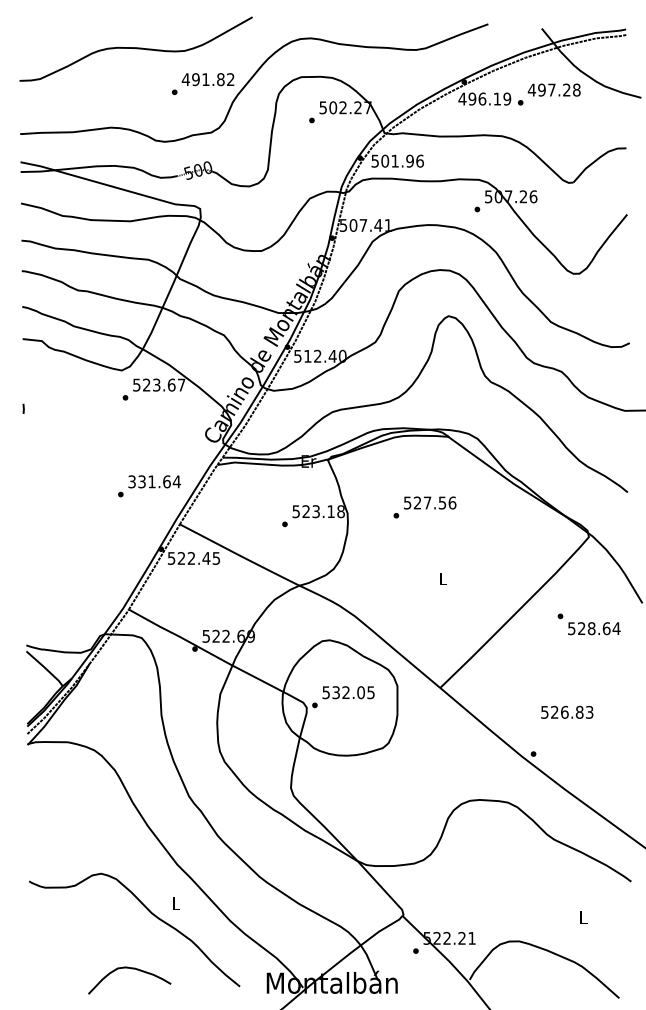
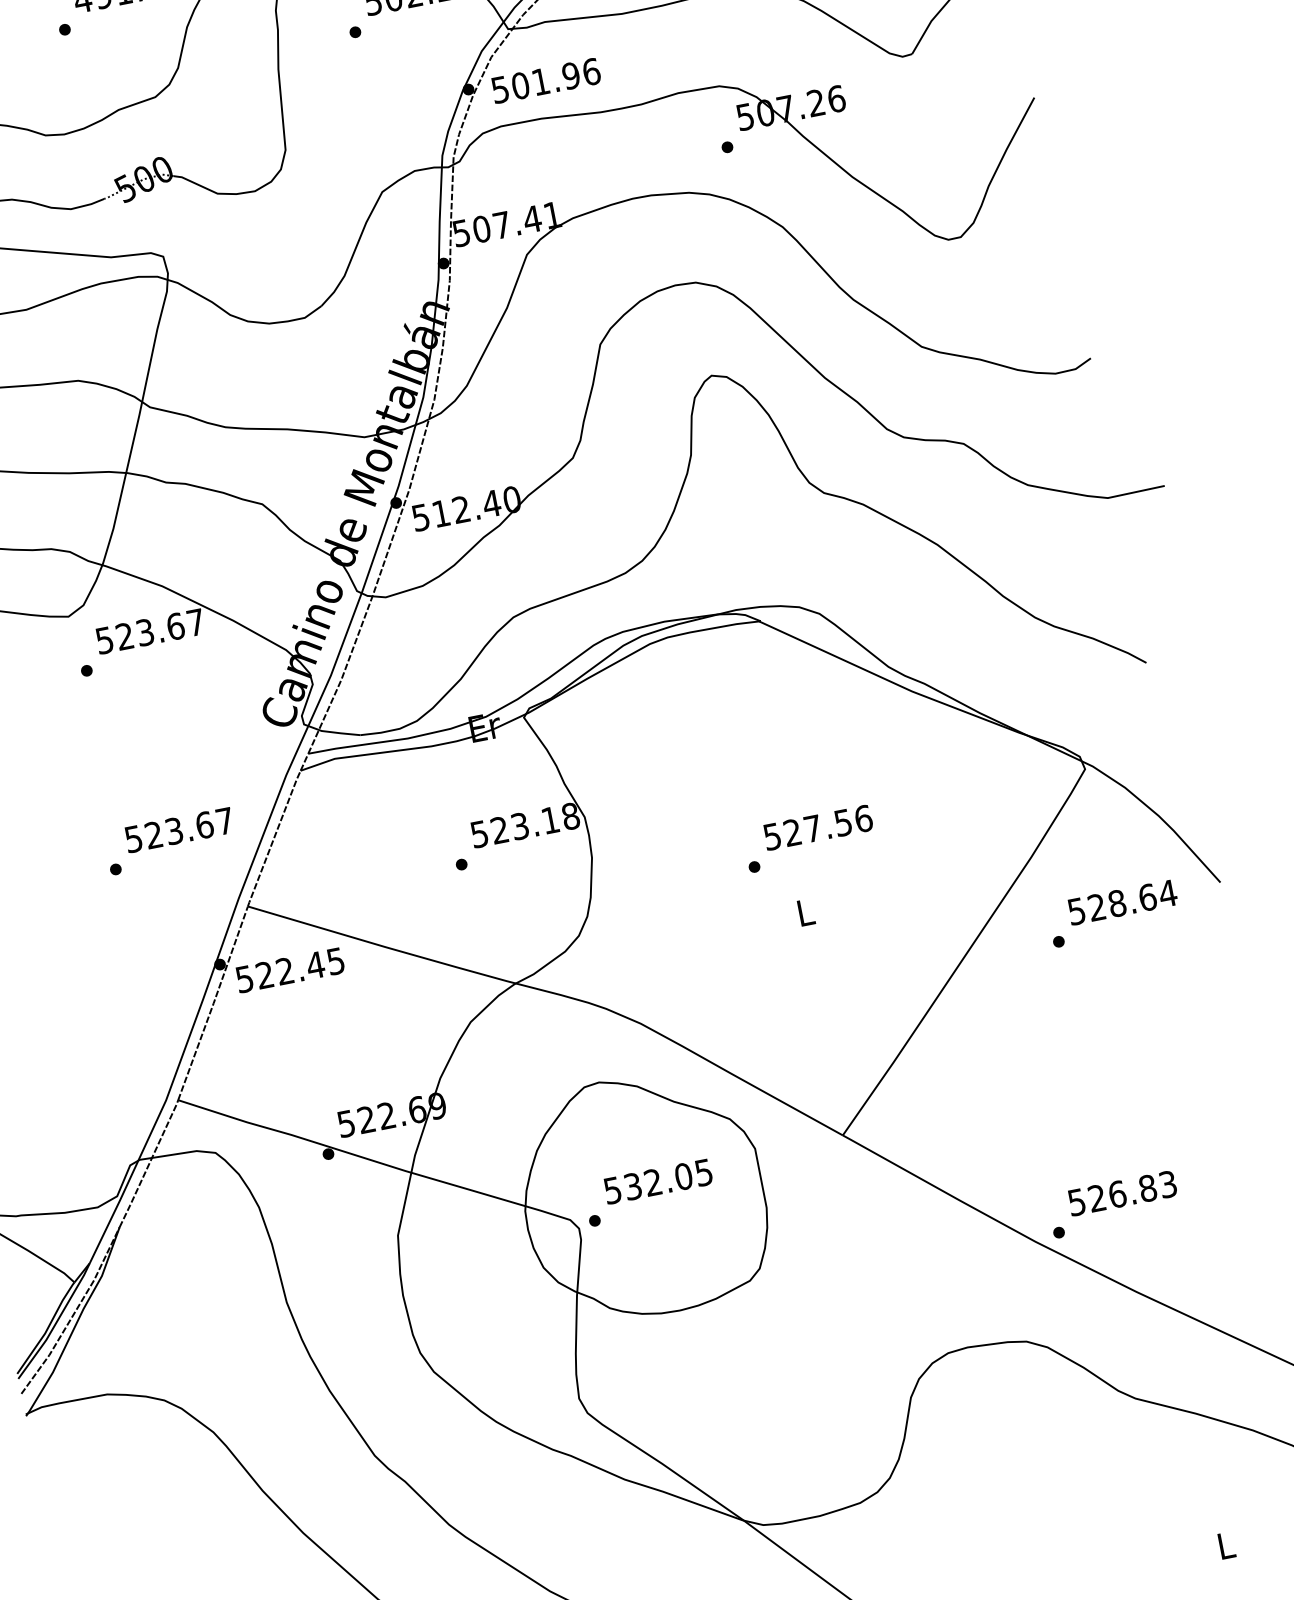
text: (154, 481) -> (179, 829), 331.64 -> 523.67
text: (424, 507) -> (808, 839), moved
text: (594, 628) -> (1122, 902), moved
text: (567, 711) -> (1122, 1191), moved

